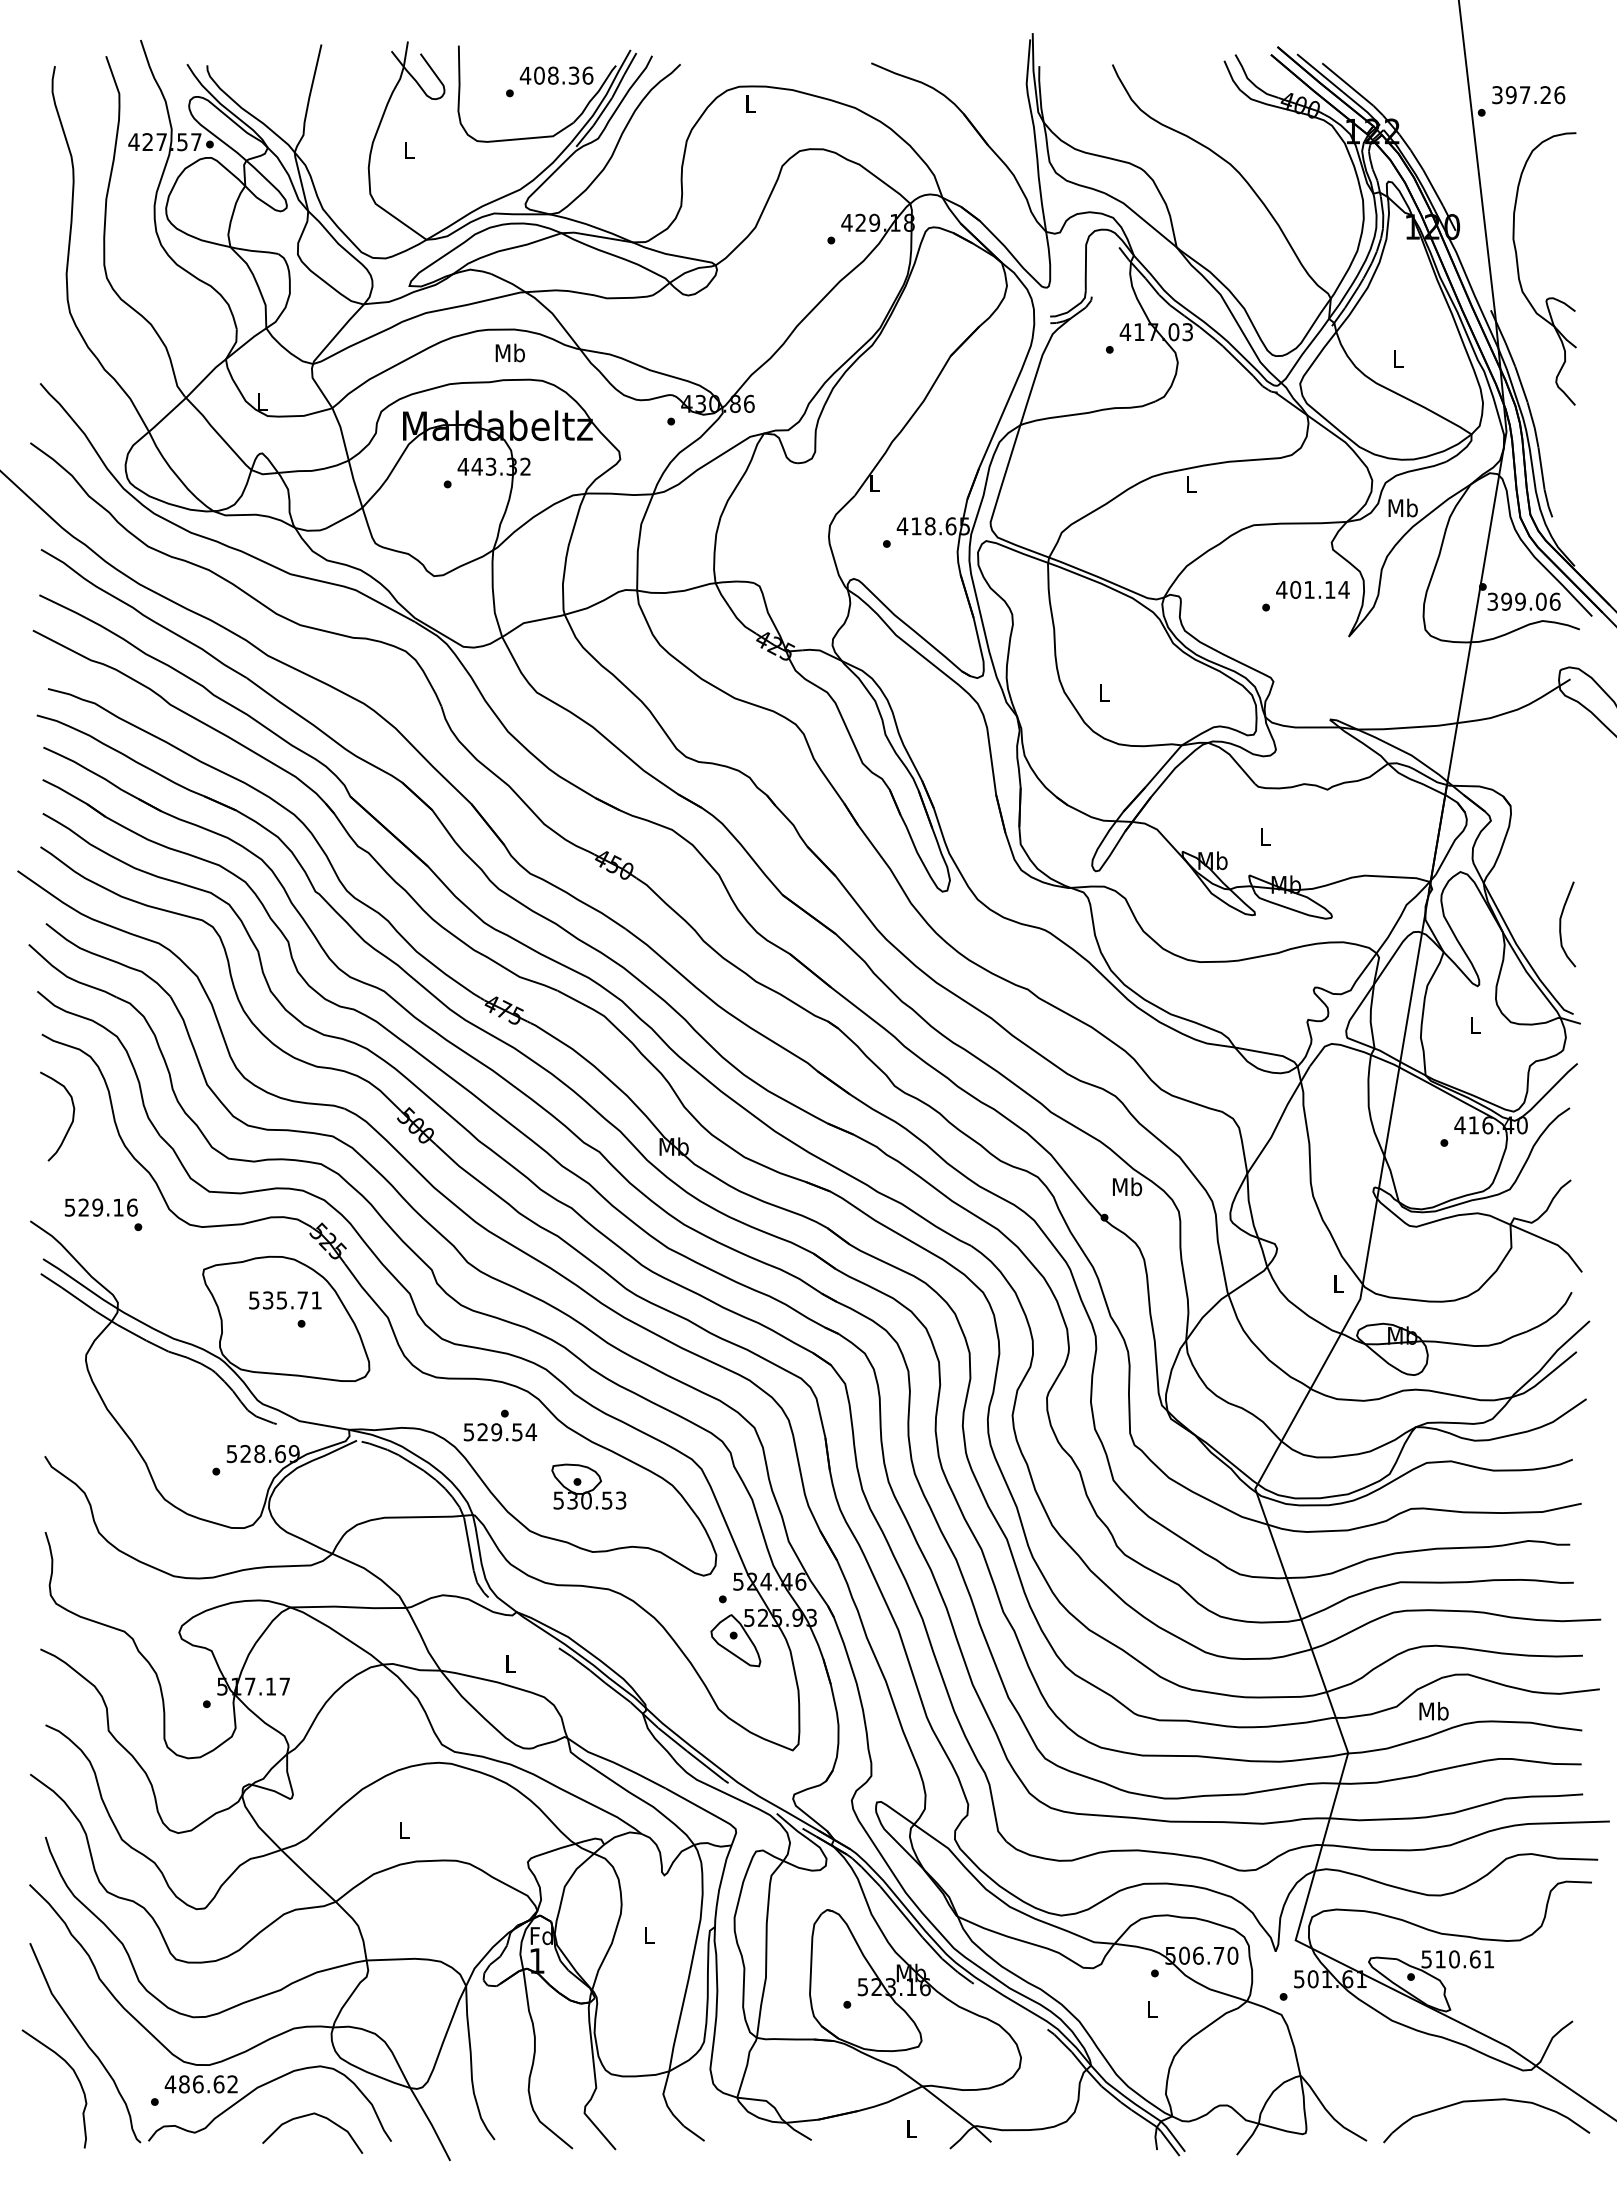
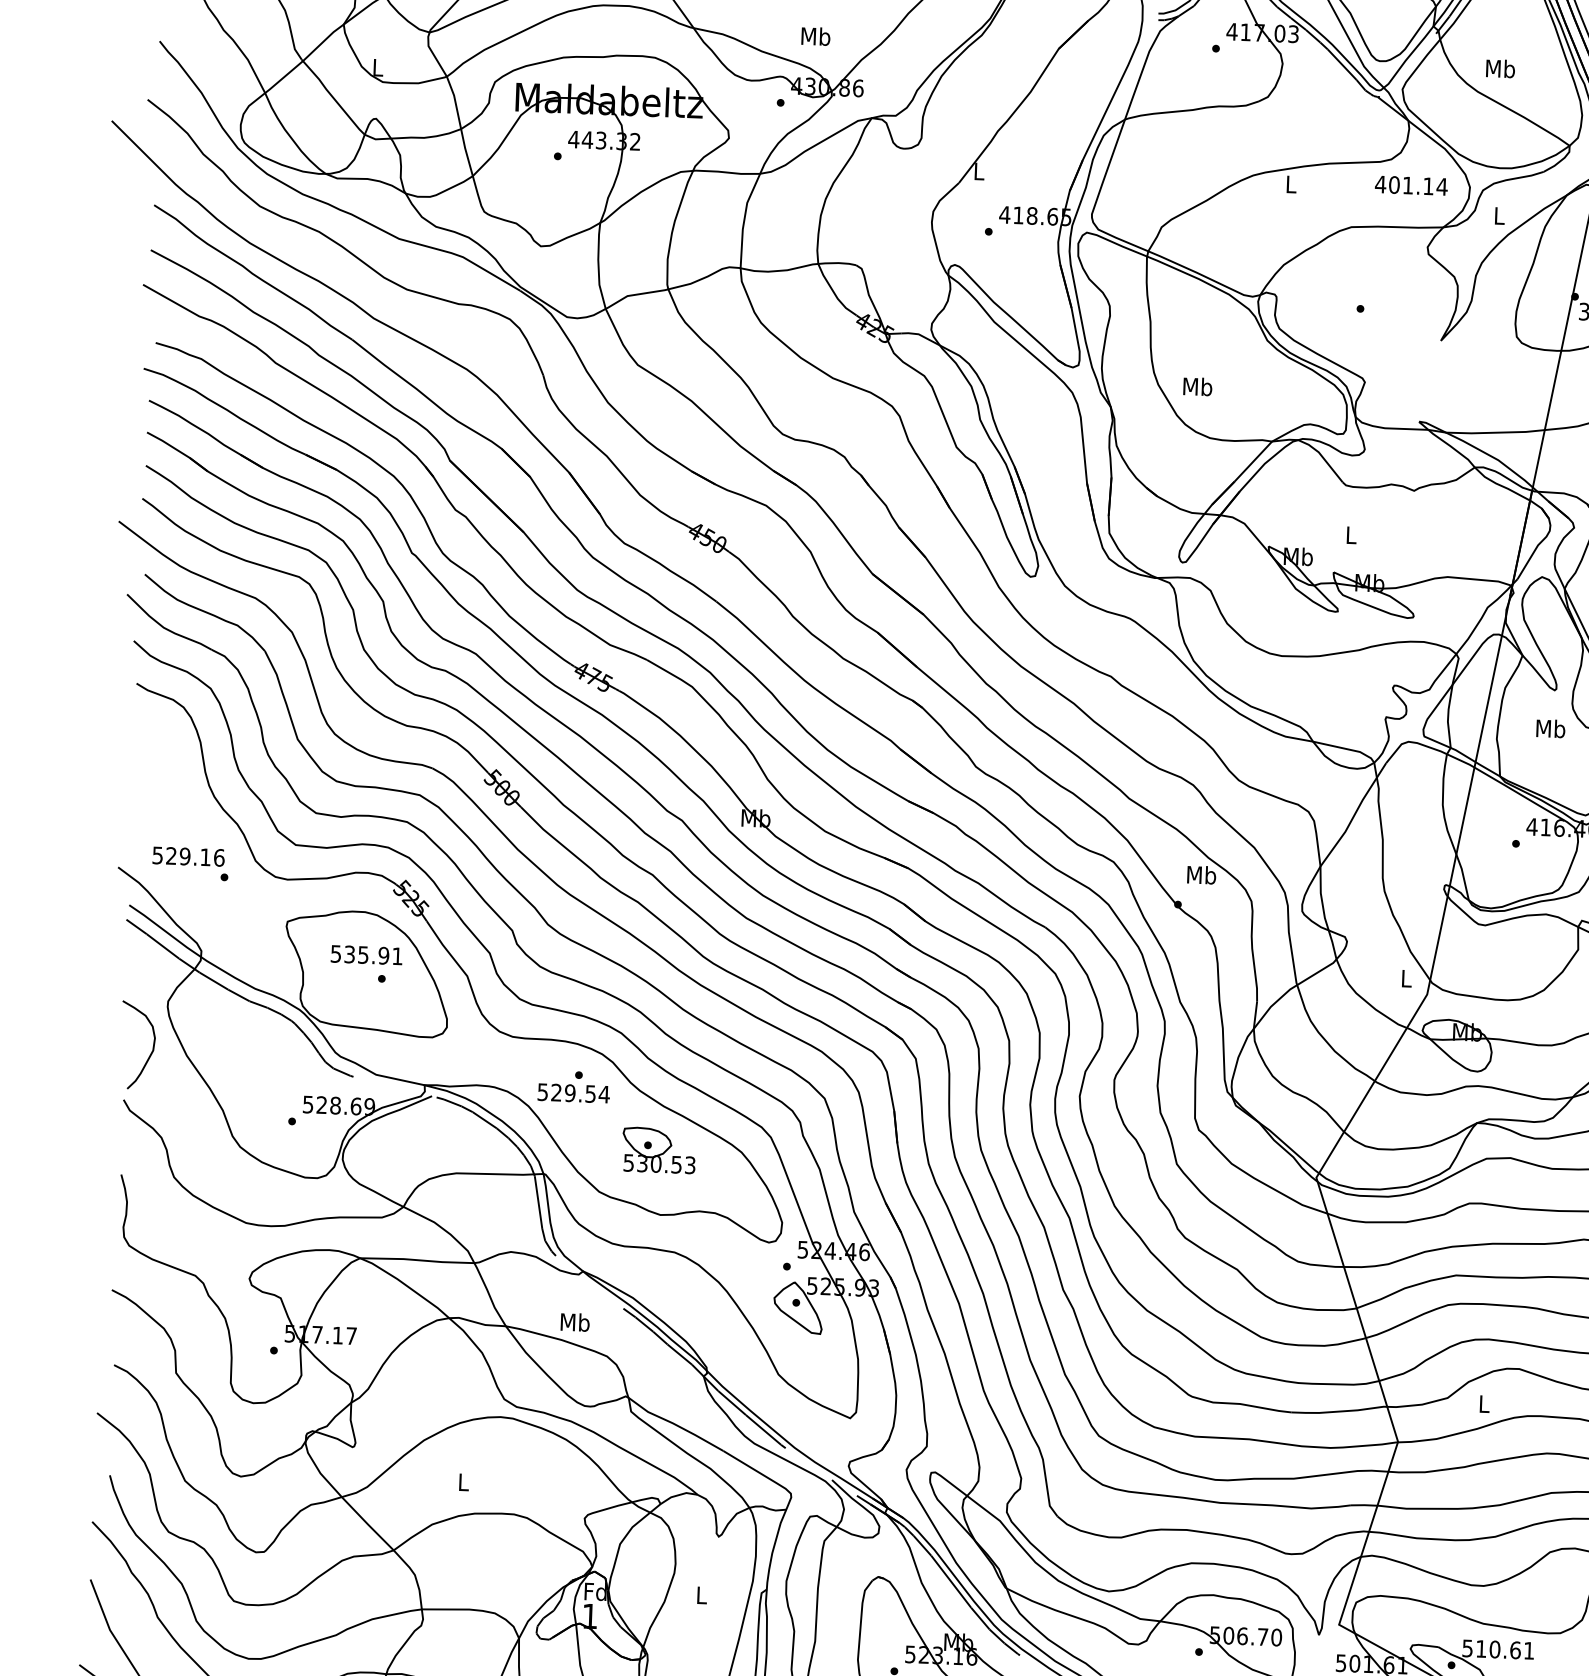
text: (509, 352) -> (815, 35), moved
text: (1398, 358) -> (1500, 68), L -> Mb
text: (1402, 507) -> (1498, 215), Mb -> L
text: (1312, 589) -> (1411, 185), moved
text: (1104, 692) -> (1197, 386), L -> Mb
text: (1474, 1024) -> (1550, 728), L -> Mb
curve: (70, 1123) -> (150, 1052), moved
text: (302, 1300) -> (383, 955), 535.71 -> 535.91
text: (510, 1663) -> (575, 1321), L -> Mb
text: (1433, 1711) -> (1483, 1404), Mb -> L

